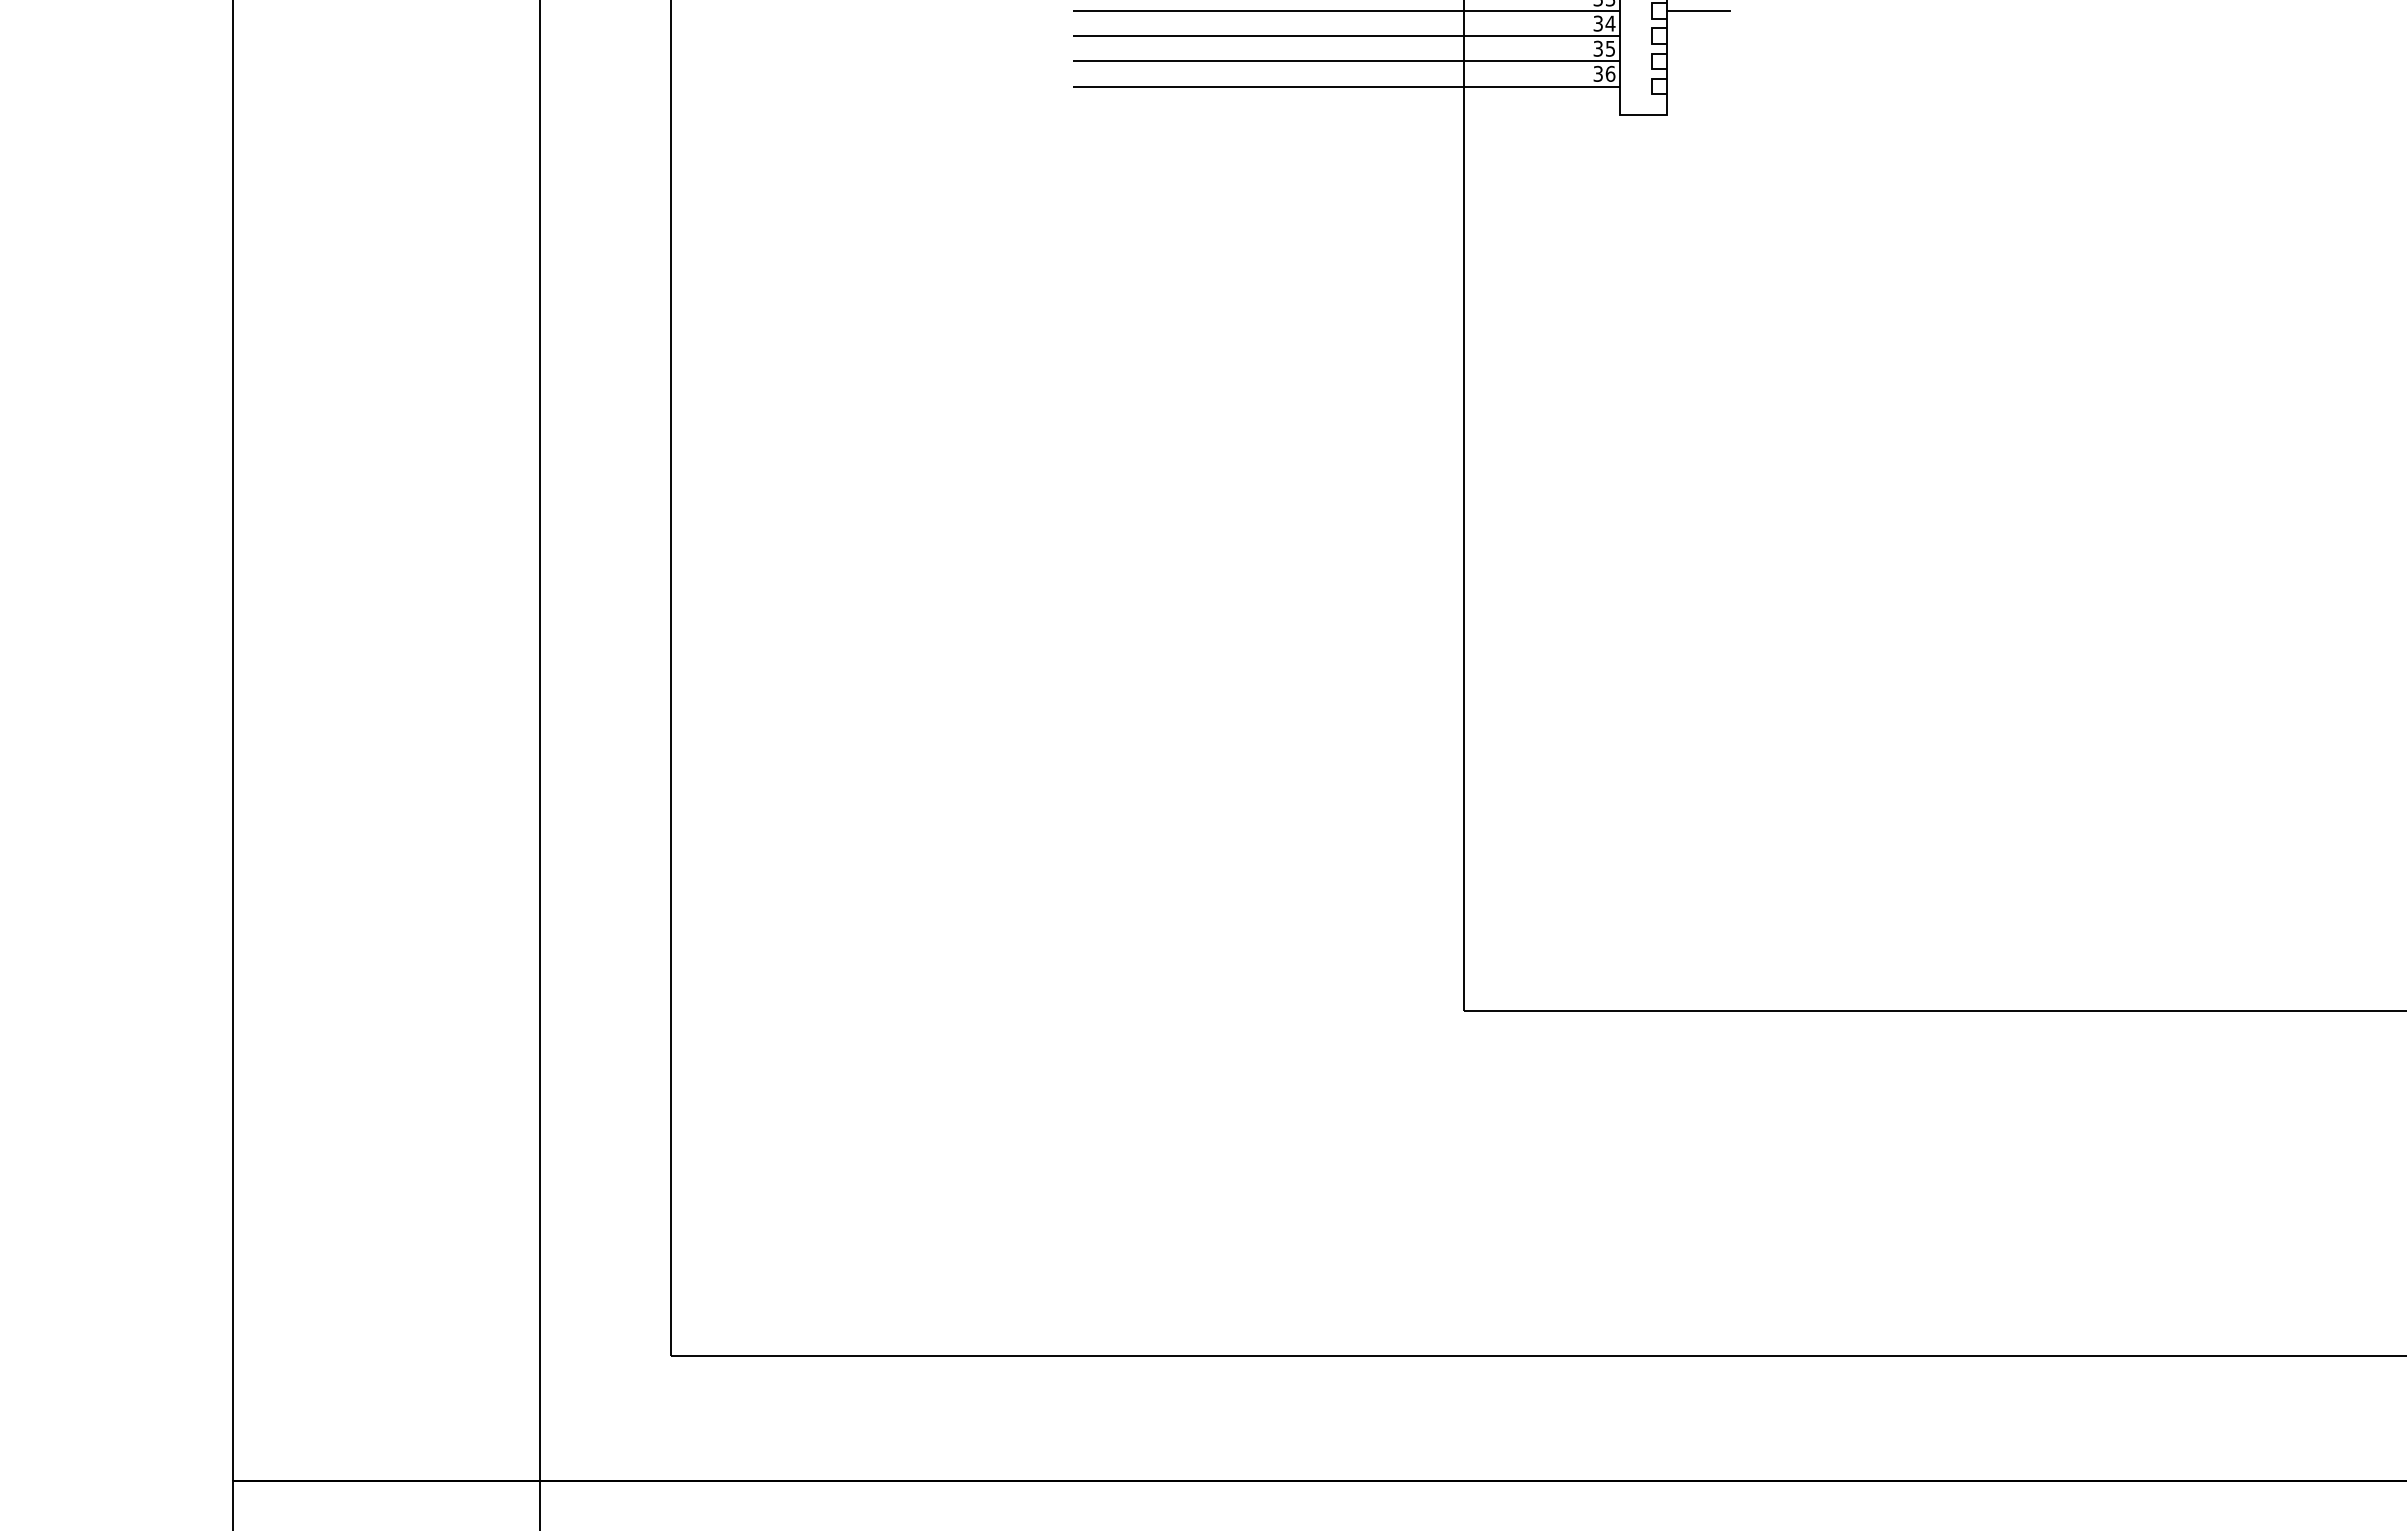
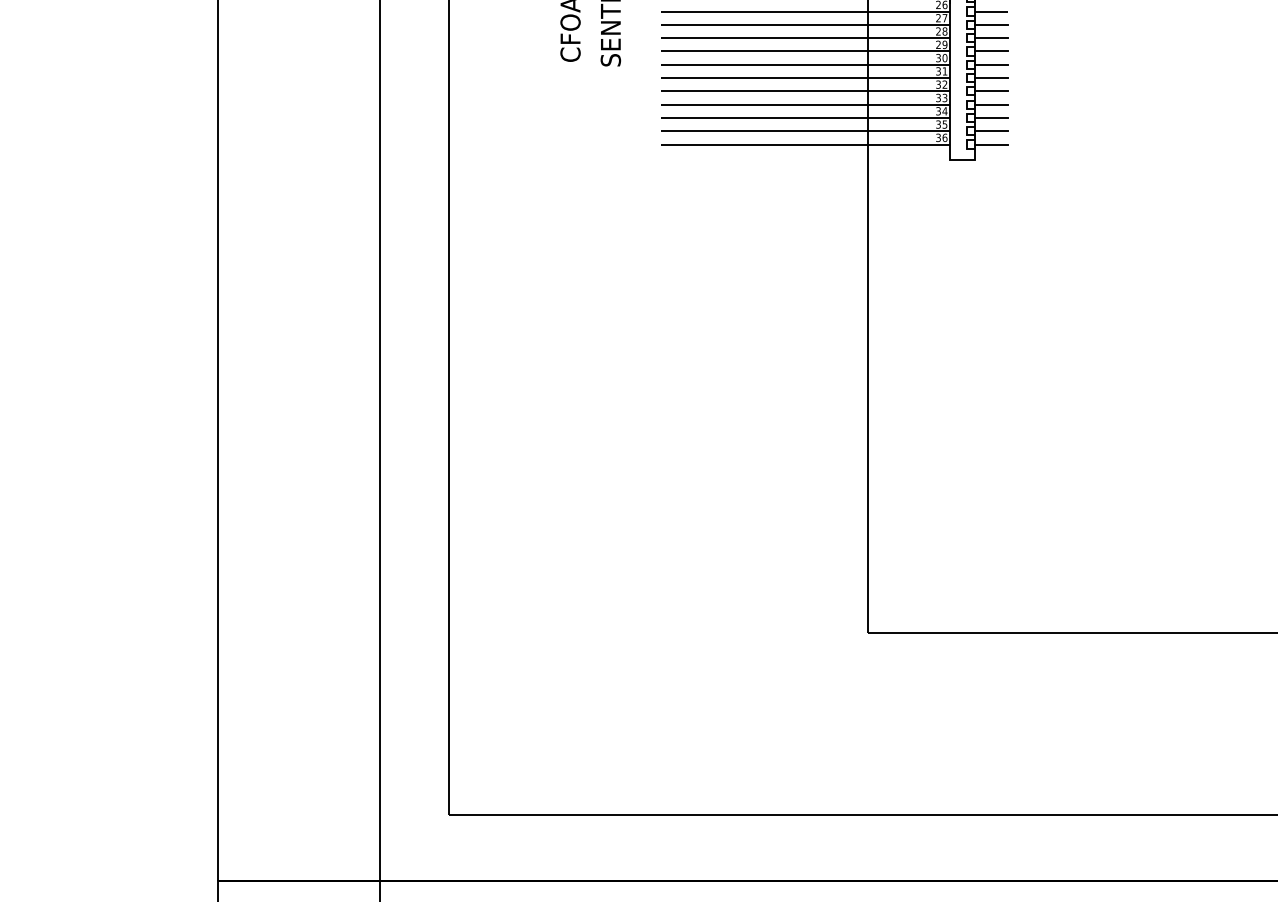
line: (1698, 35) -> (991, 117), added
line: (1698, 61) -> (991, 131), added
line: (1698, 86) -> (991, 144), added

